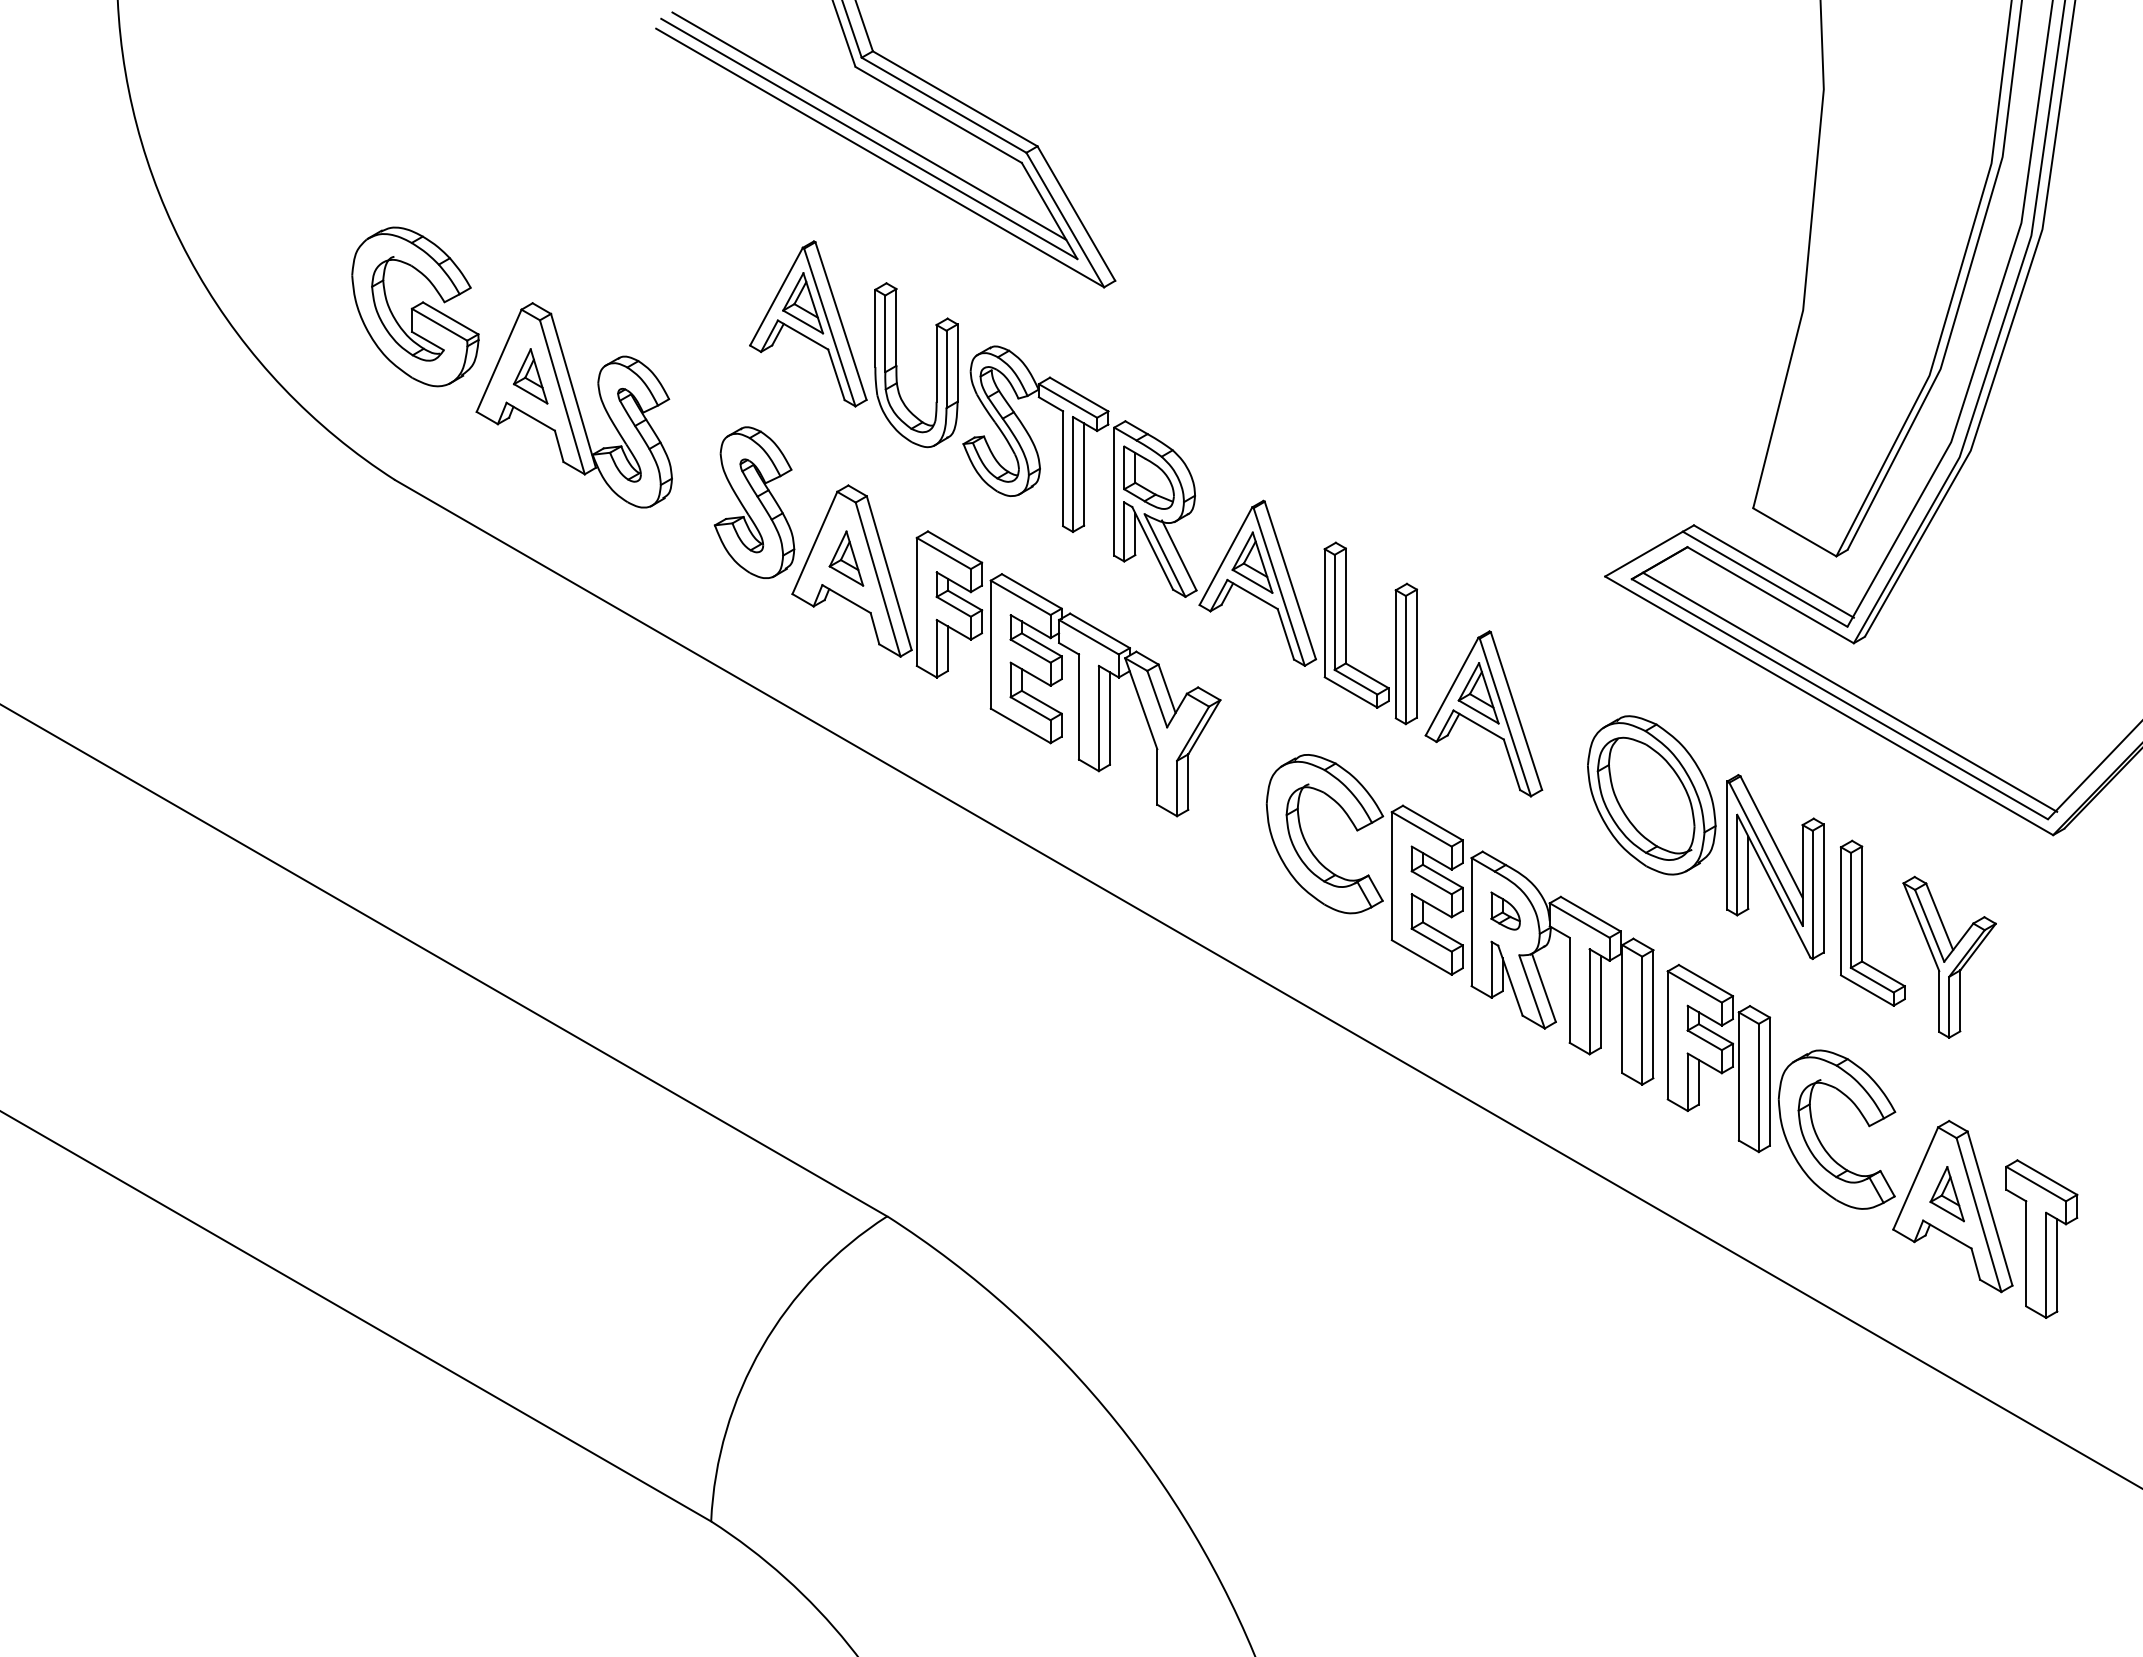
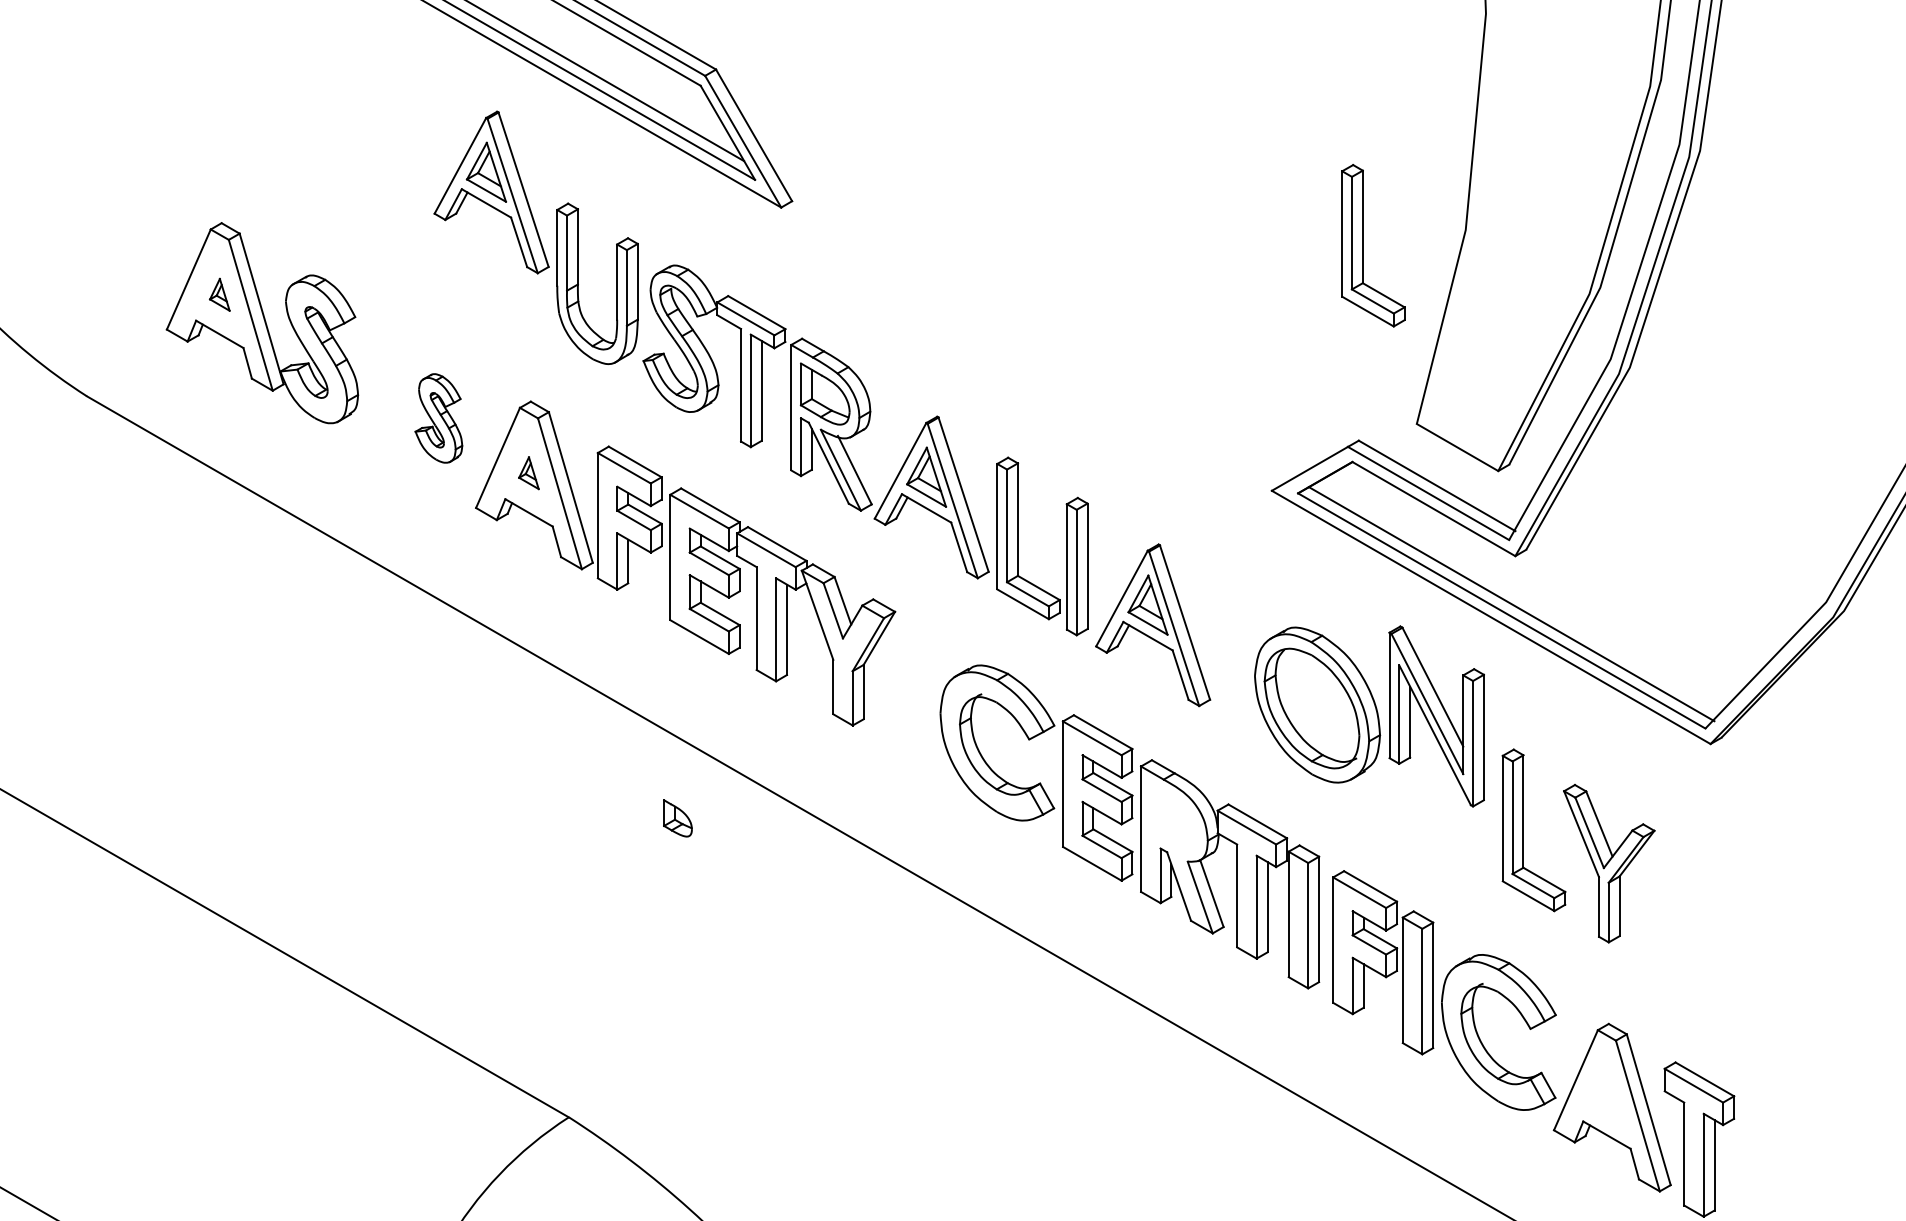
part: (415, 306) -> (106, 226), removed
part: (808, 323) -> (491, 192), moved
part: (1698, 325) -> (1363, 244), added
part: (530, 376) -> (219, 294), size x0.6
part: (754, 502) -> (438, 418), size x0.6
part: (846, 558) -> (528, 473), size x0.6
part: (1775, 867) -> (1436, 716), moved
part: (1505, 910) -> (677, 817), moved
part: (1946, 1194) -> (1606, 1095), removed

